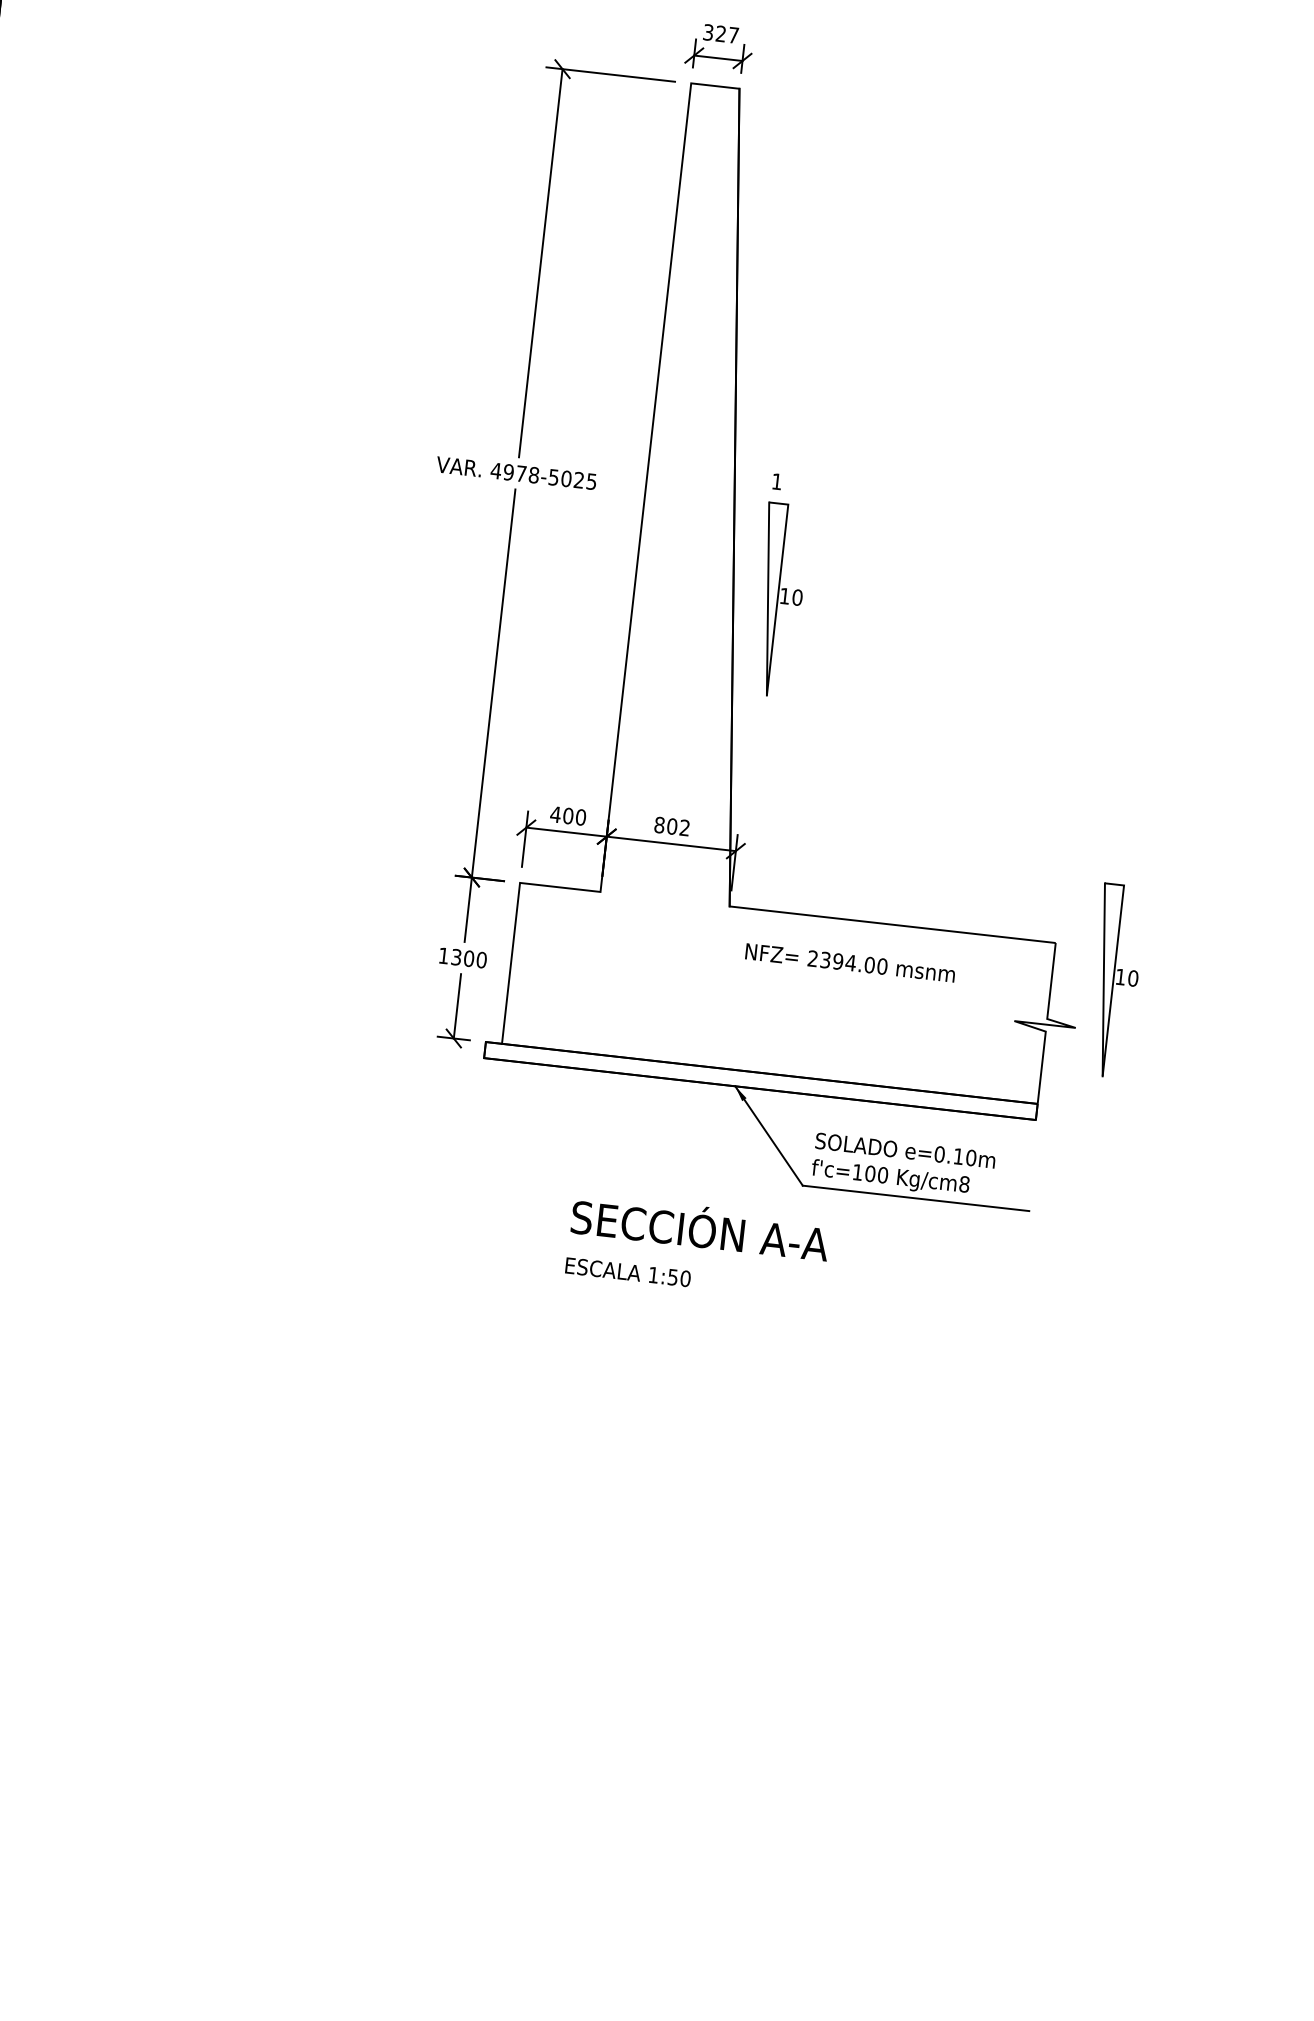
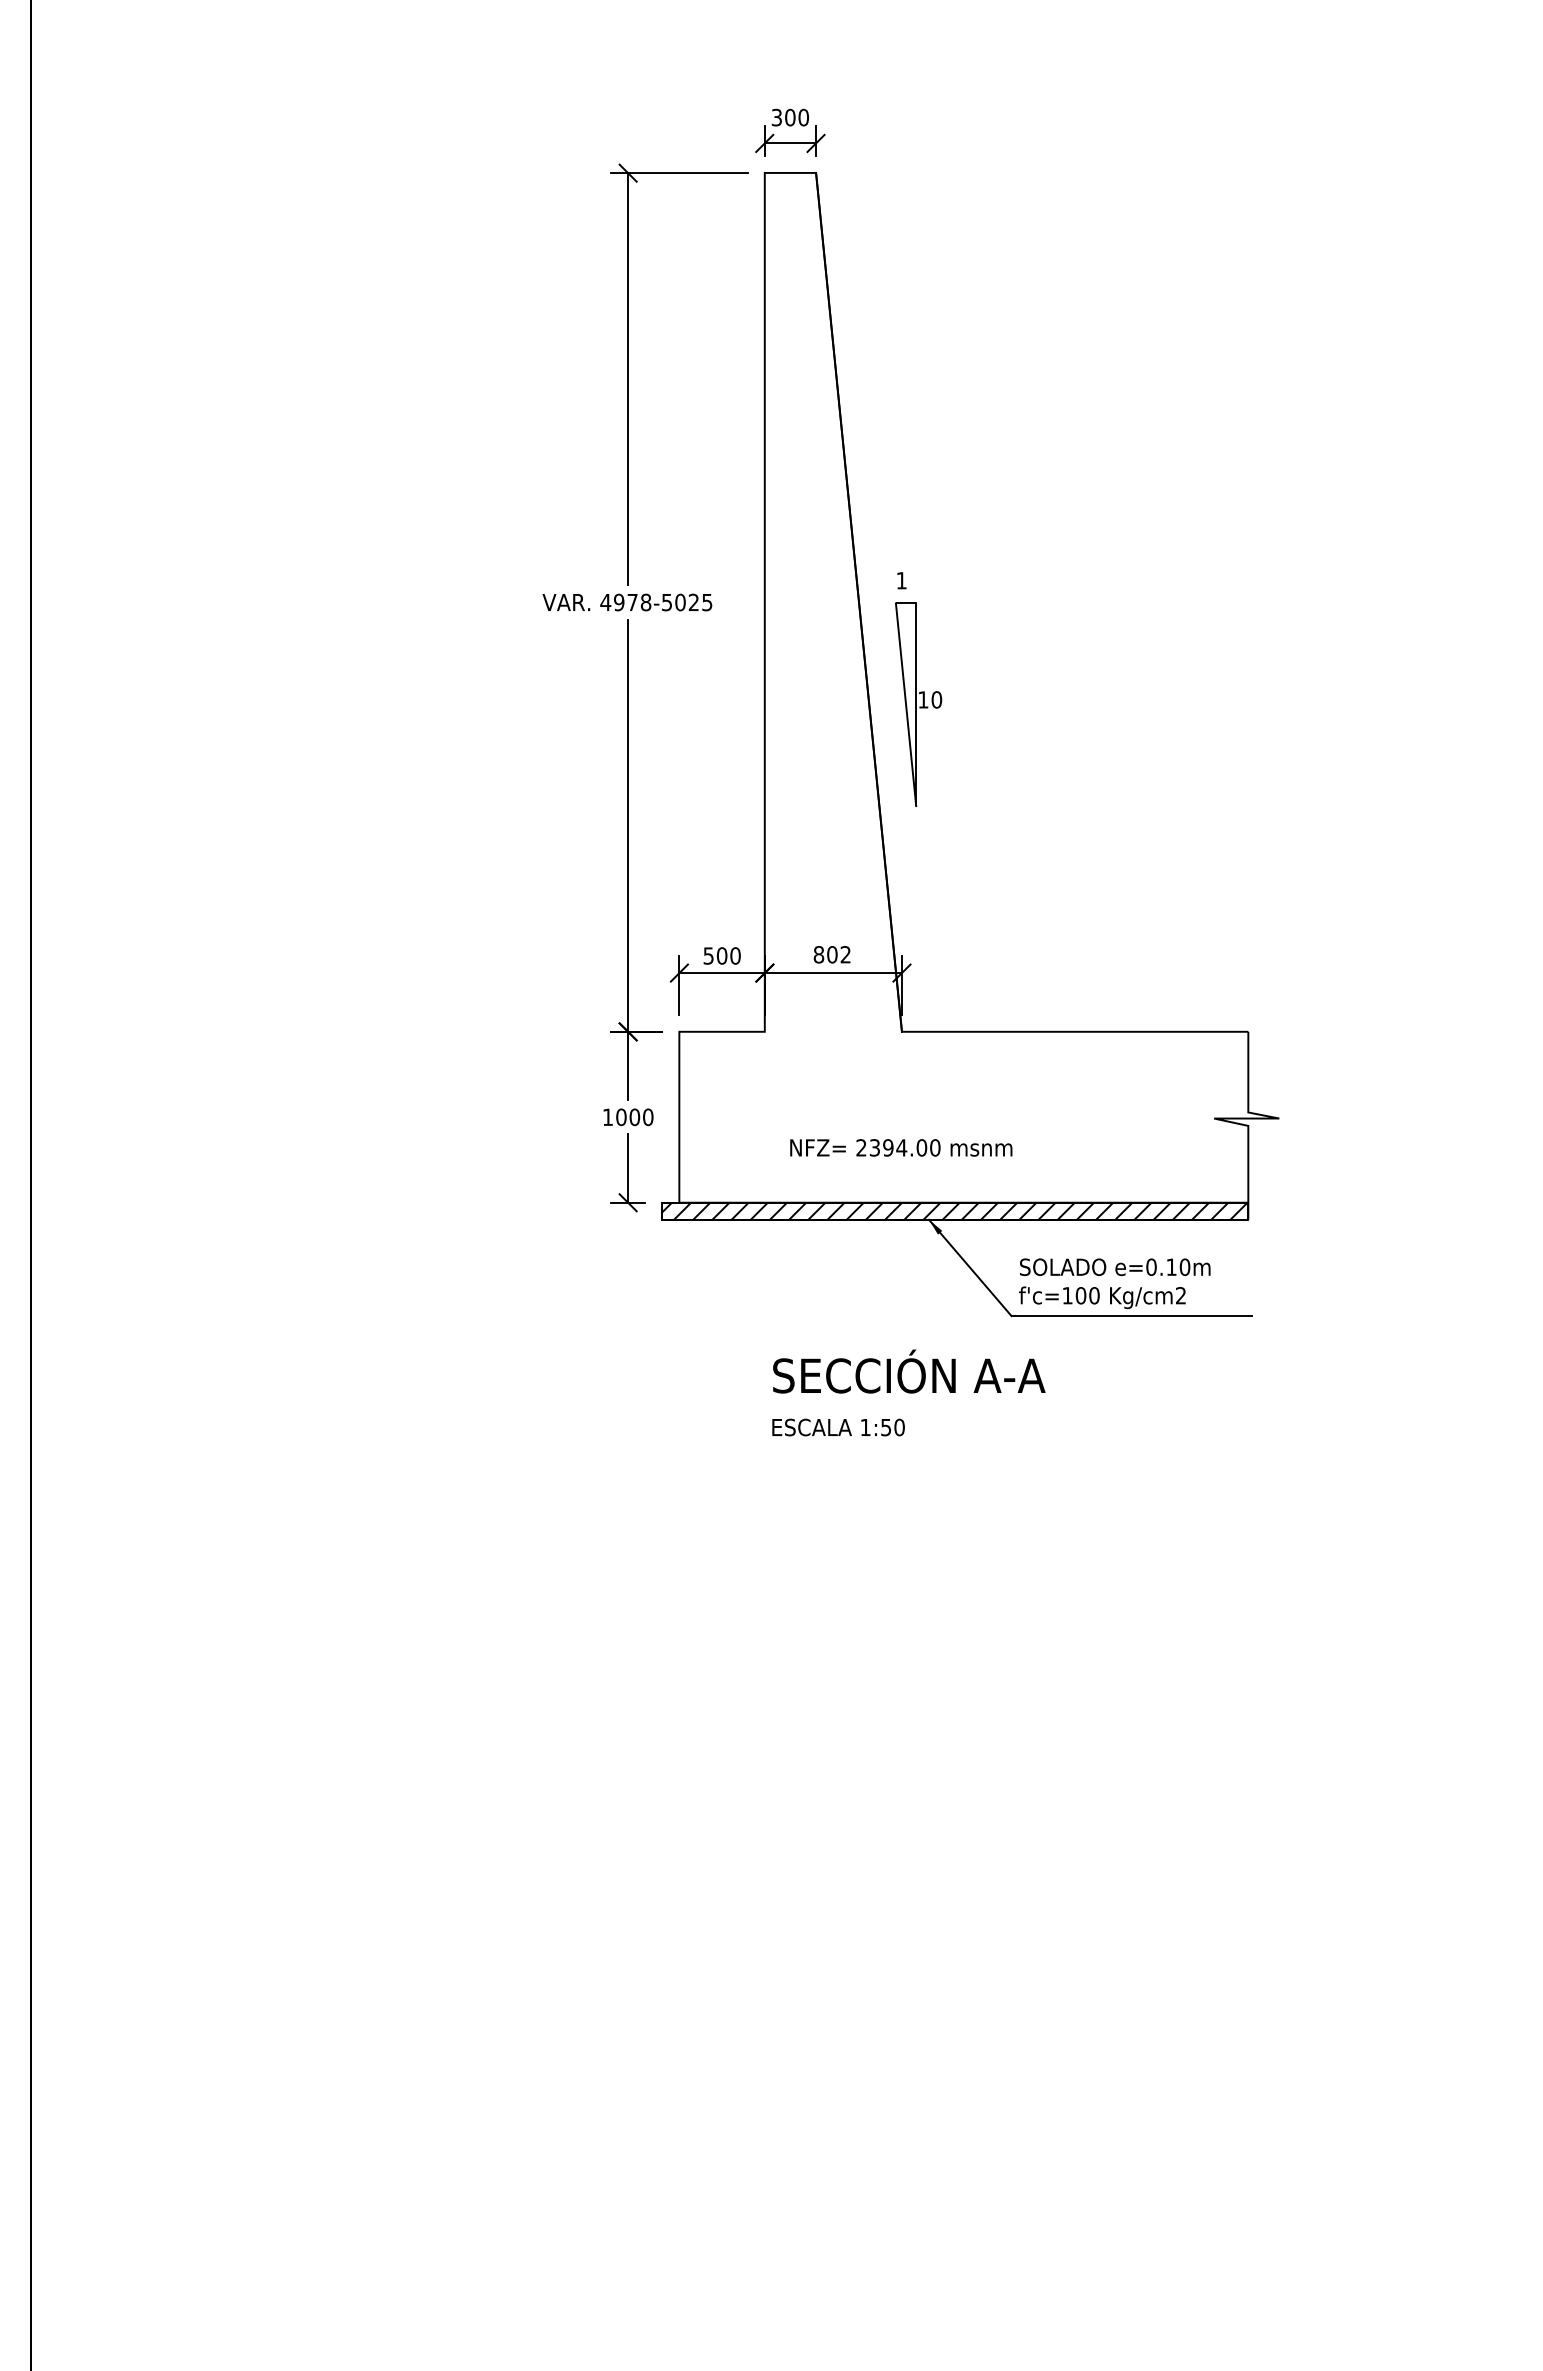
text: (726, 34) -> (796, 117), 327 -> 300
text: (555, 814) -> (708, 955), 400 -> 500
text: (456, 957) -> (621, 1117), 1300 -> 1000
text: (850, 962) -> (901, 1147), moved
part: (1115, 980) -> (1315, 1064), removed
hatch: (760, 1080) -> (954, 1210), added
text: (964, 1184) -> (1180, 1295), Kg/cm8 -> Kg/cm2

